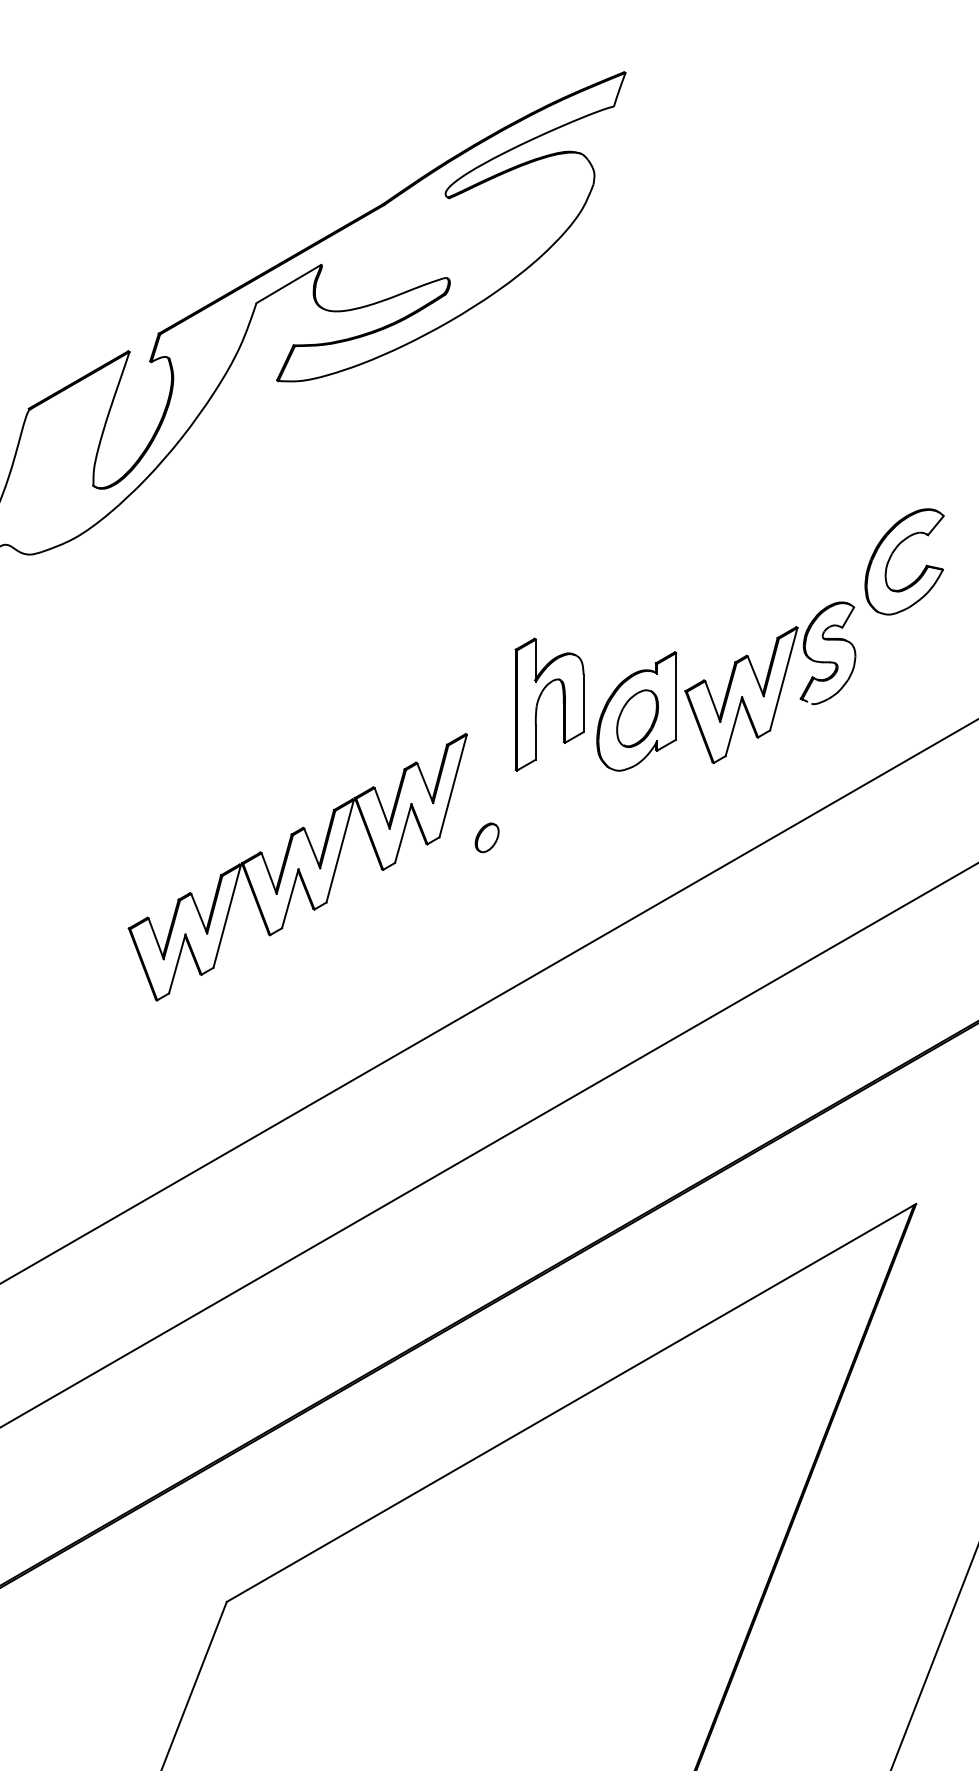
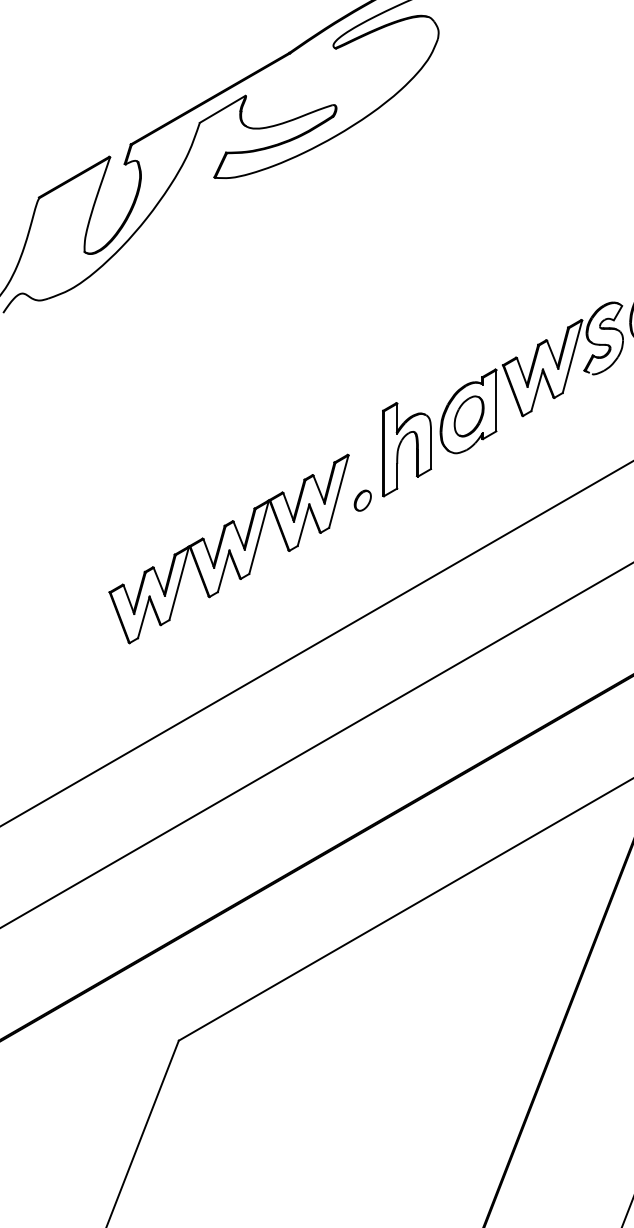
part: (770, 682) -> (563, 359), moved
part: (539, 700) -> (399, 446), moved
part: (297, 867) -> (228, 549), moved

